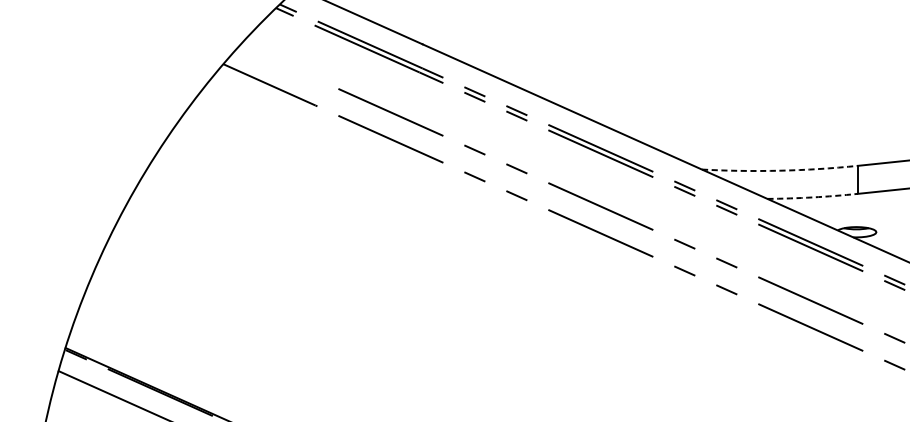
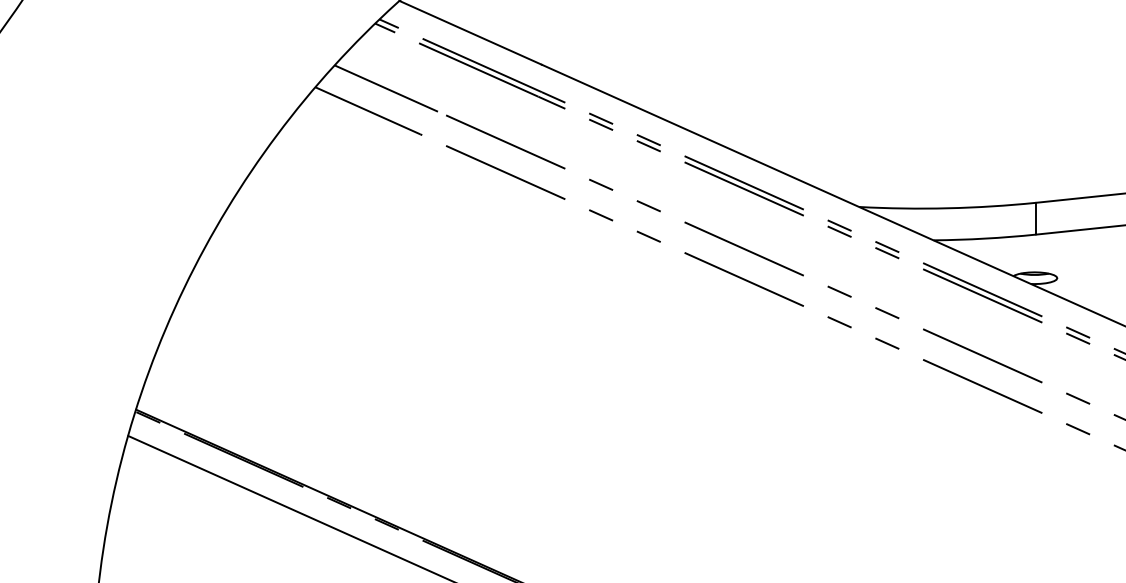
line: (285, 65) -> (385, 88), added
arc: (779, 170) -> (947, 208), dashed -> solid
arc: (813, 197) -> (985, 238), dashed -> solid

